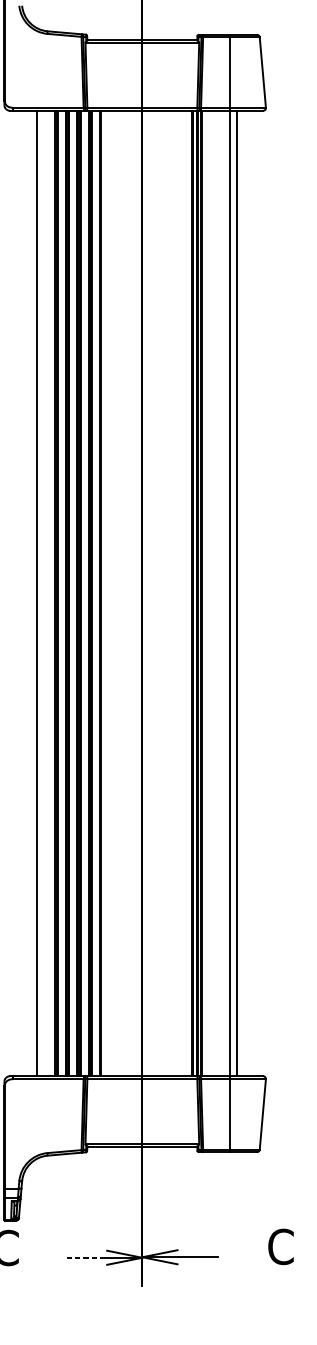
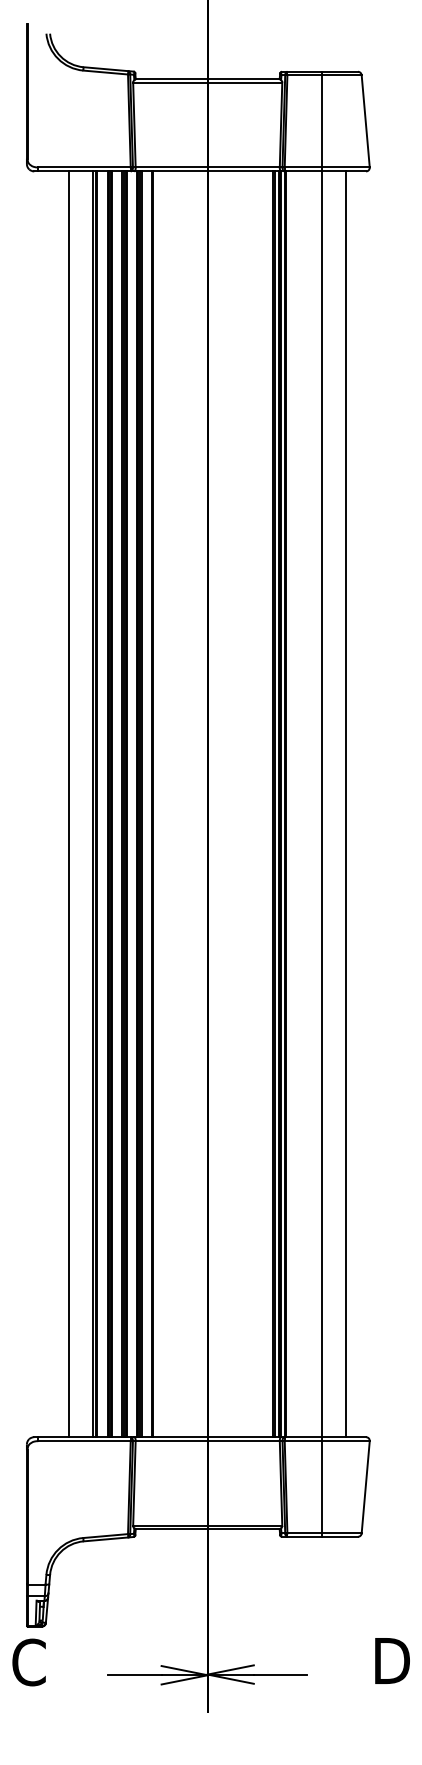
line: (237, 593) -> (346, 804), moved
text: (281, 1246) -> (390, 1660), C -> D
line: (87, 1257) -> (135, 1675), dashed -> solid

